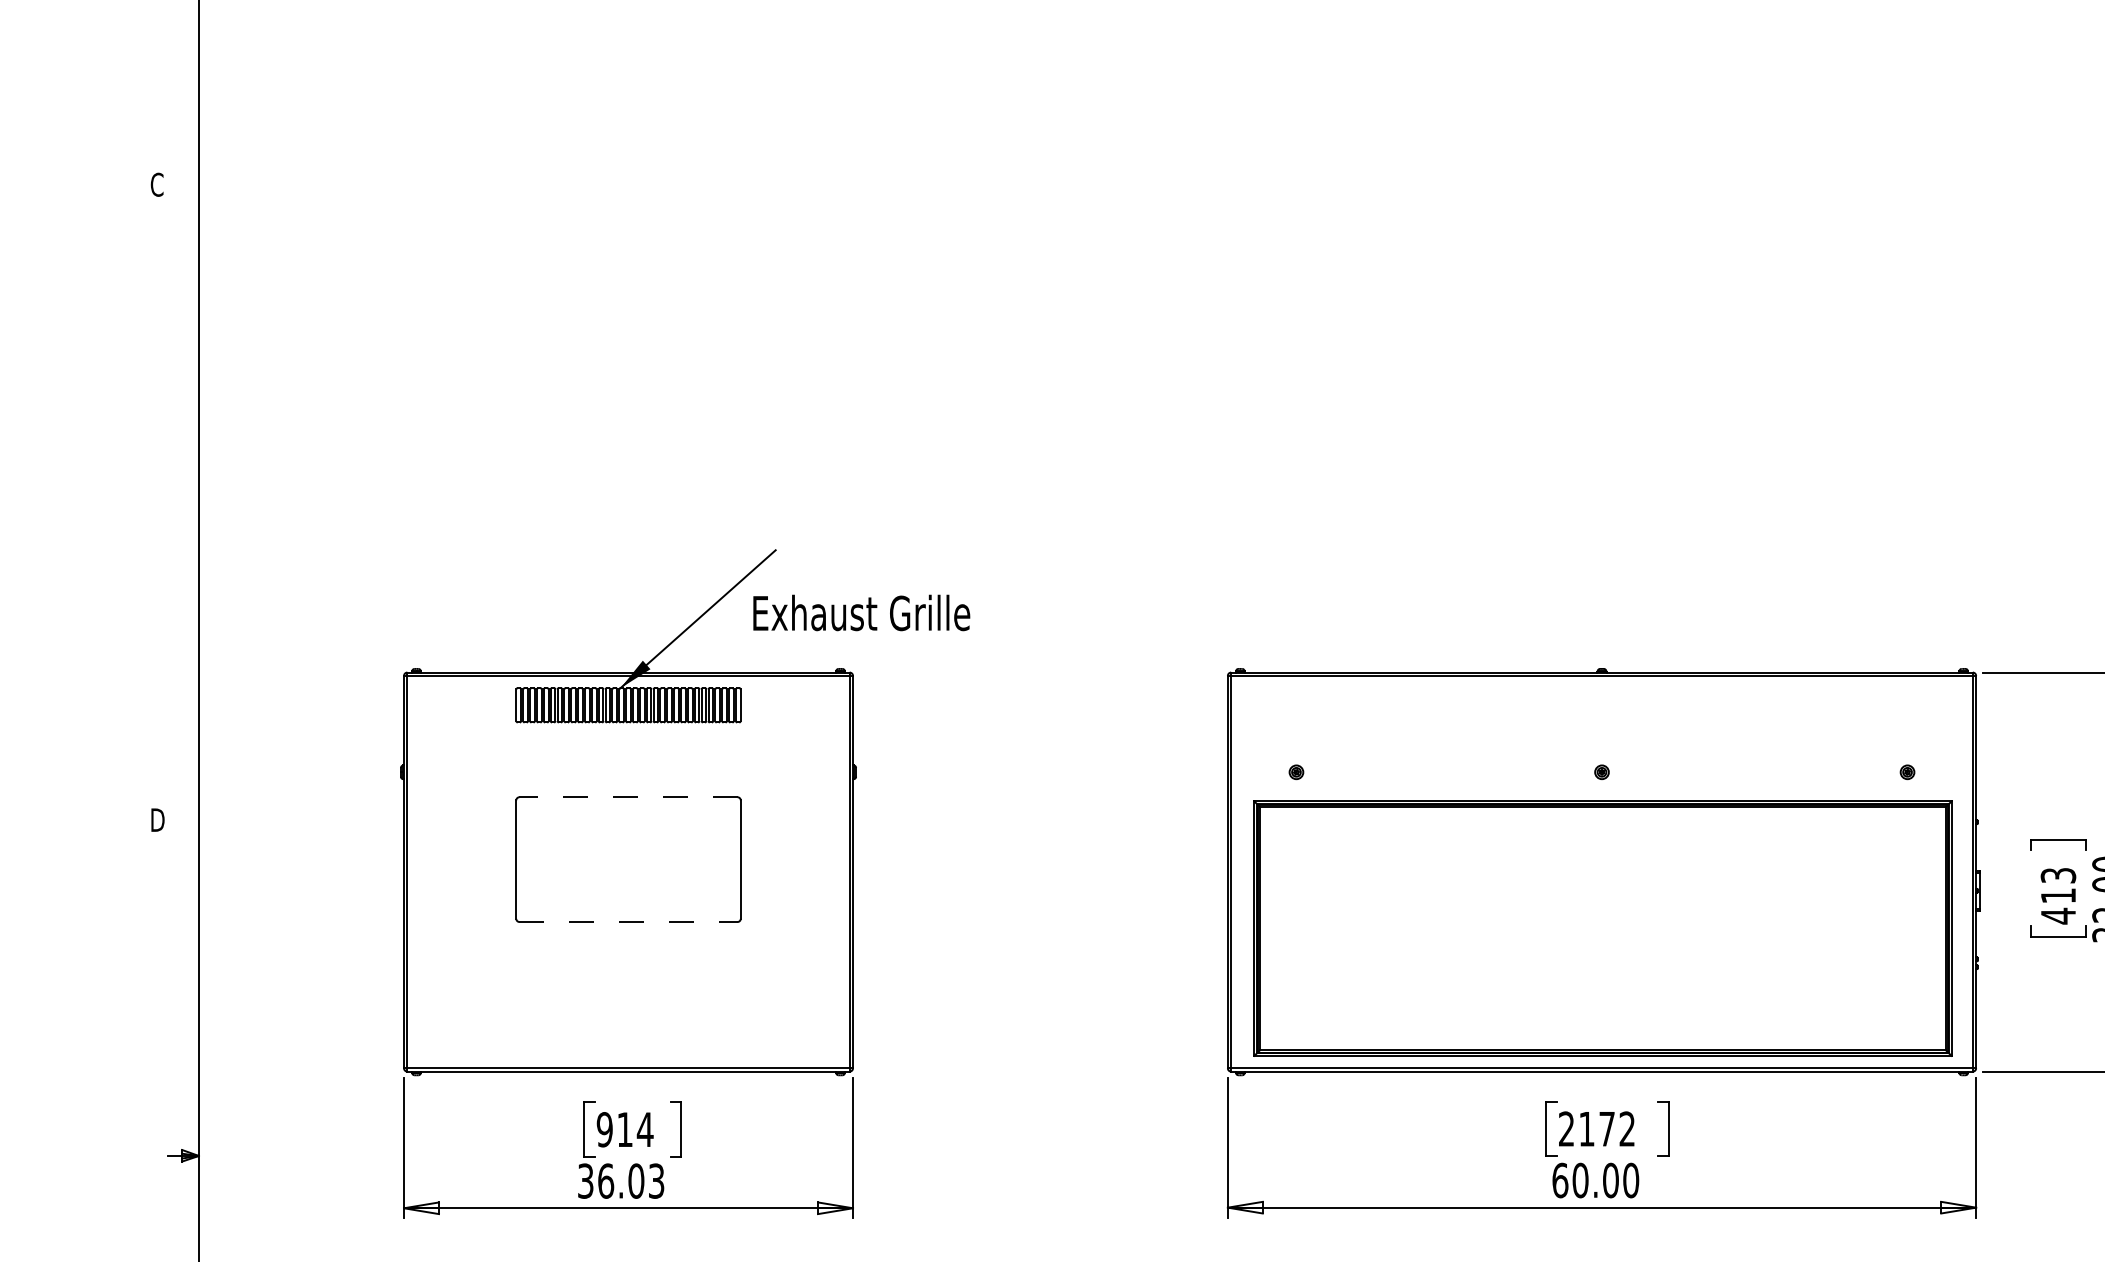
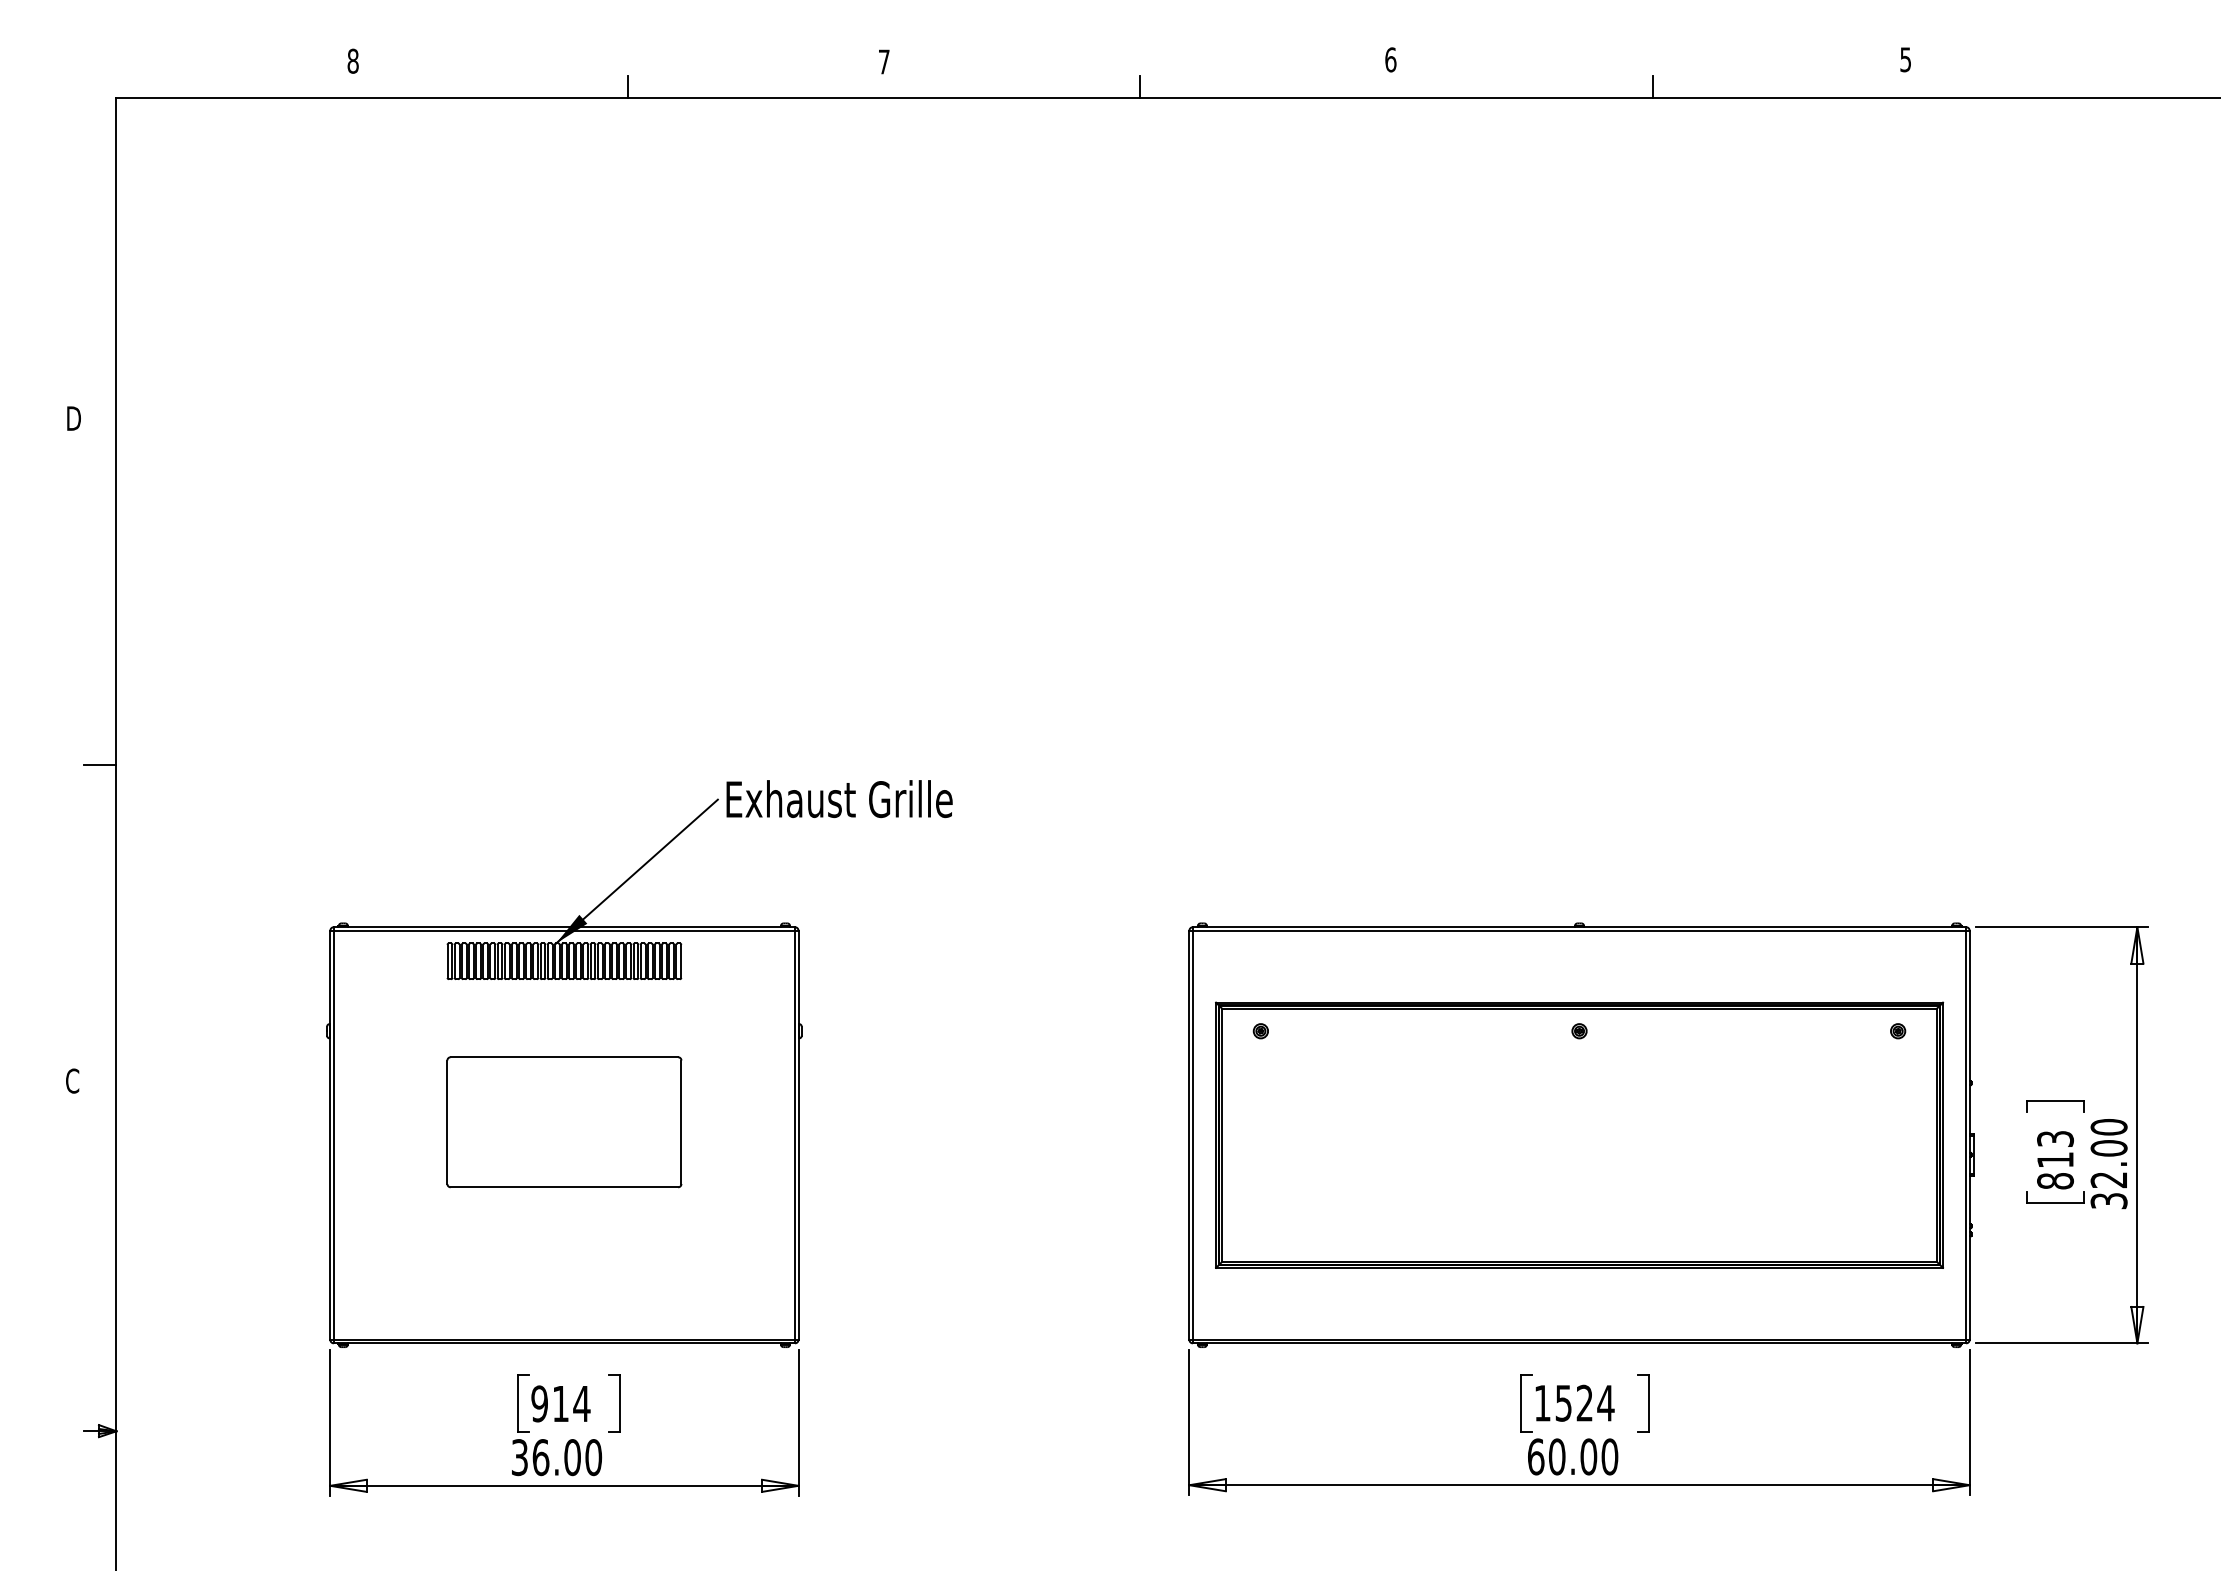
text: (157, 184) -> (73, 418), C -> D
line: (182, 516) -> (99, 764), added
text: (861, 613) -> (839, 799), moved
line: (628, 797) -> (564, 1057), dashed -> solid
text: (157, 819) -> (73, 1080), D -> C
text: (2058, 916) -> (2055, 1181), 413 -> 813
line: (628, 922) -> (564, 1187), dashed -> solid
part: (1602, 927) -> (1579, 1134), moved
text: (1597, 1128) -> (1574, 1402), 2172 -> 1524
text: (656, 1181) -> (593, 1457), 36.03 -> 36.00

